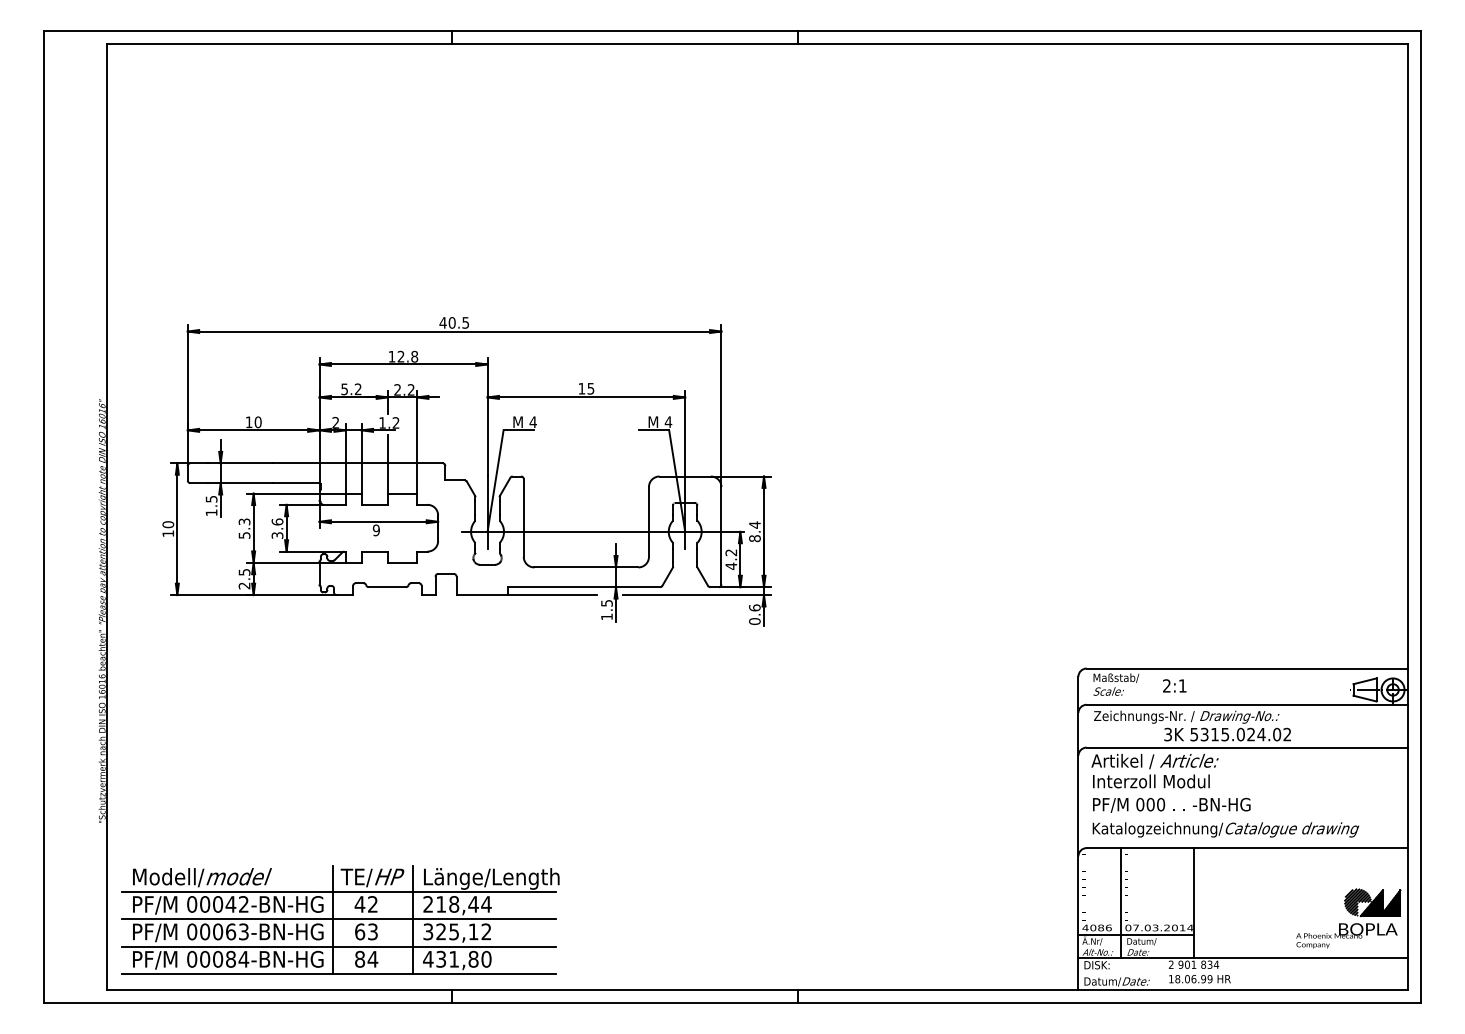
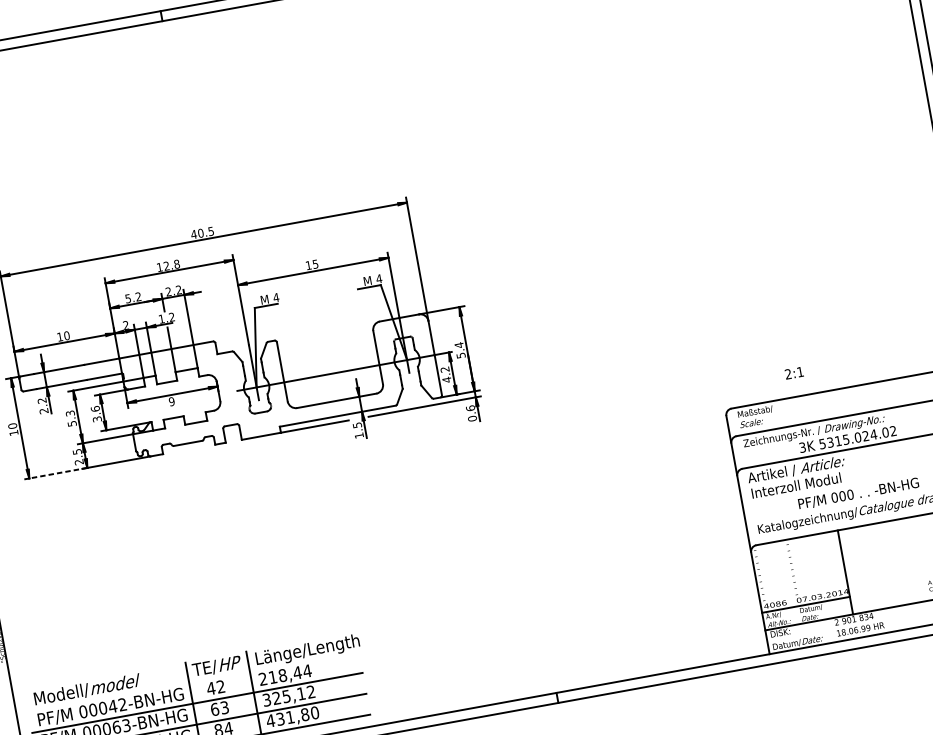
text: (211, 506) -> (43, 406), 1.5 -> 2.2
text: (754, 538) -> (460, 355), 8.4 -> 5.4
line: (211, 595) -> (55, 474), solid -> dashed
text: (1174, 685) -> (794, 372), moved
text: (1171, 804) -> (858, 493), moved
line: (339, 892) -> (193, 682), removed
line: (1121, 903) -> (790, 582), removed

